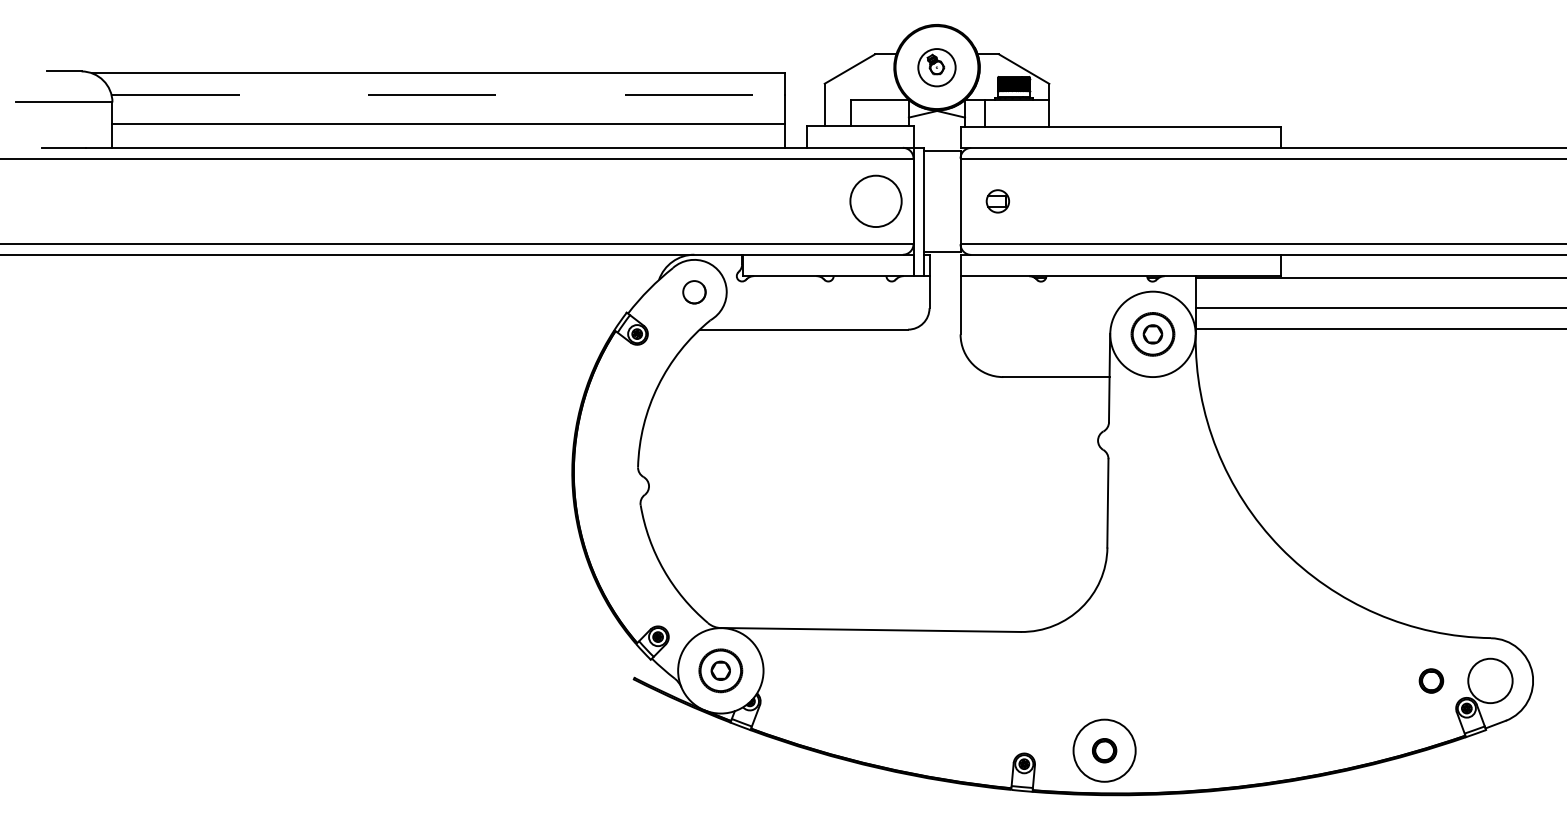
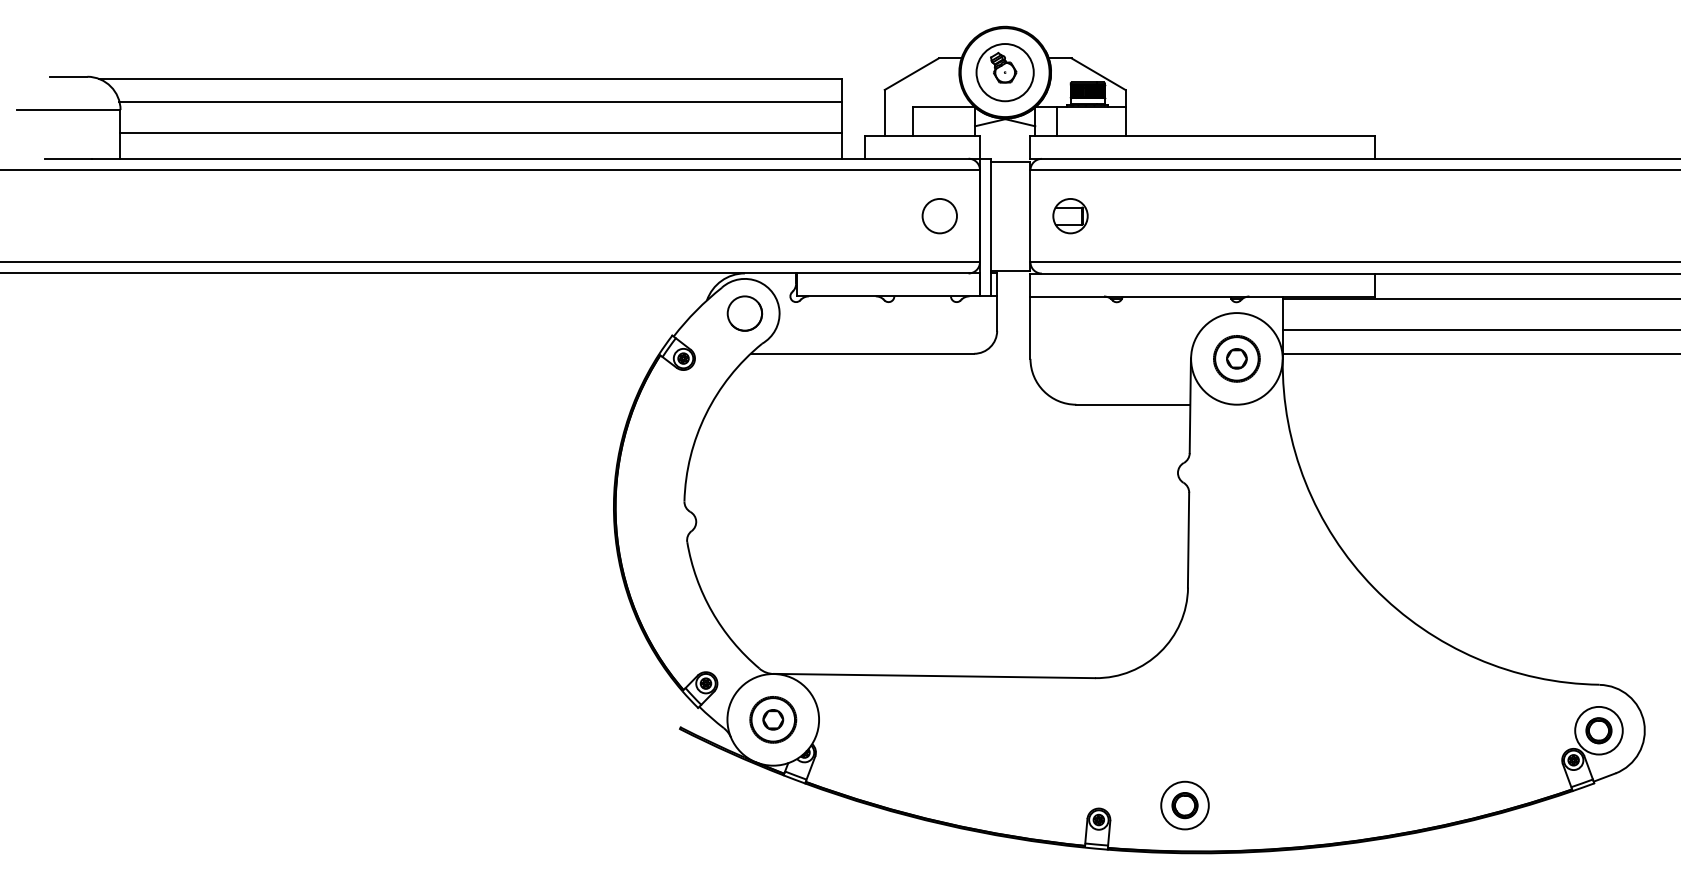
part: (936, 67) -> (1004, 72), size x1.43
line: (448, 94) -> (481, 101), dashed -> solid
circle: (876, 201) -> (940, 216), size x0.62
part: (997, 201) -> (1070, 216), size x1.43
circle: (694, 292) -> (745, 313), size x1.43
part: (1431, 680) -> (1599, 730), moved
circle: (1104, 750) -> (1184, 805), size x0.71

